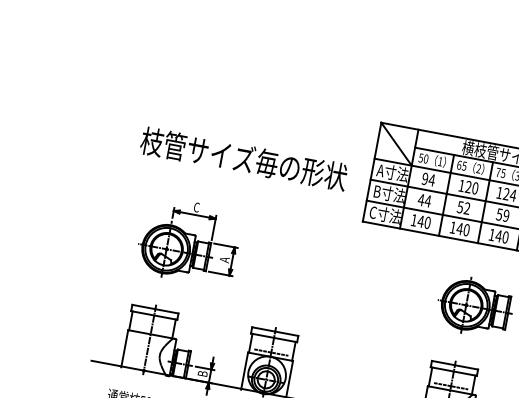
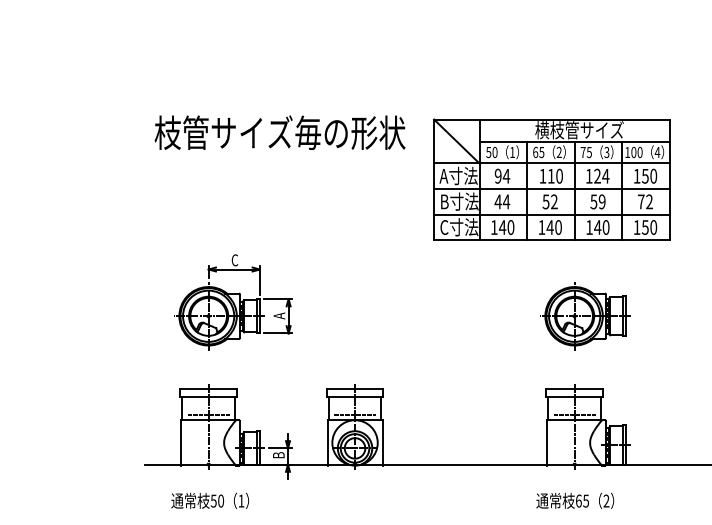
text: (243, 158) -> (279, 132), moved
text: (468, 186) -> (550, 175), 120 -> 110
line: (151, 330) -> (208, 415), added

